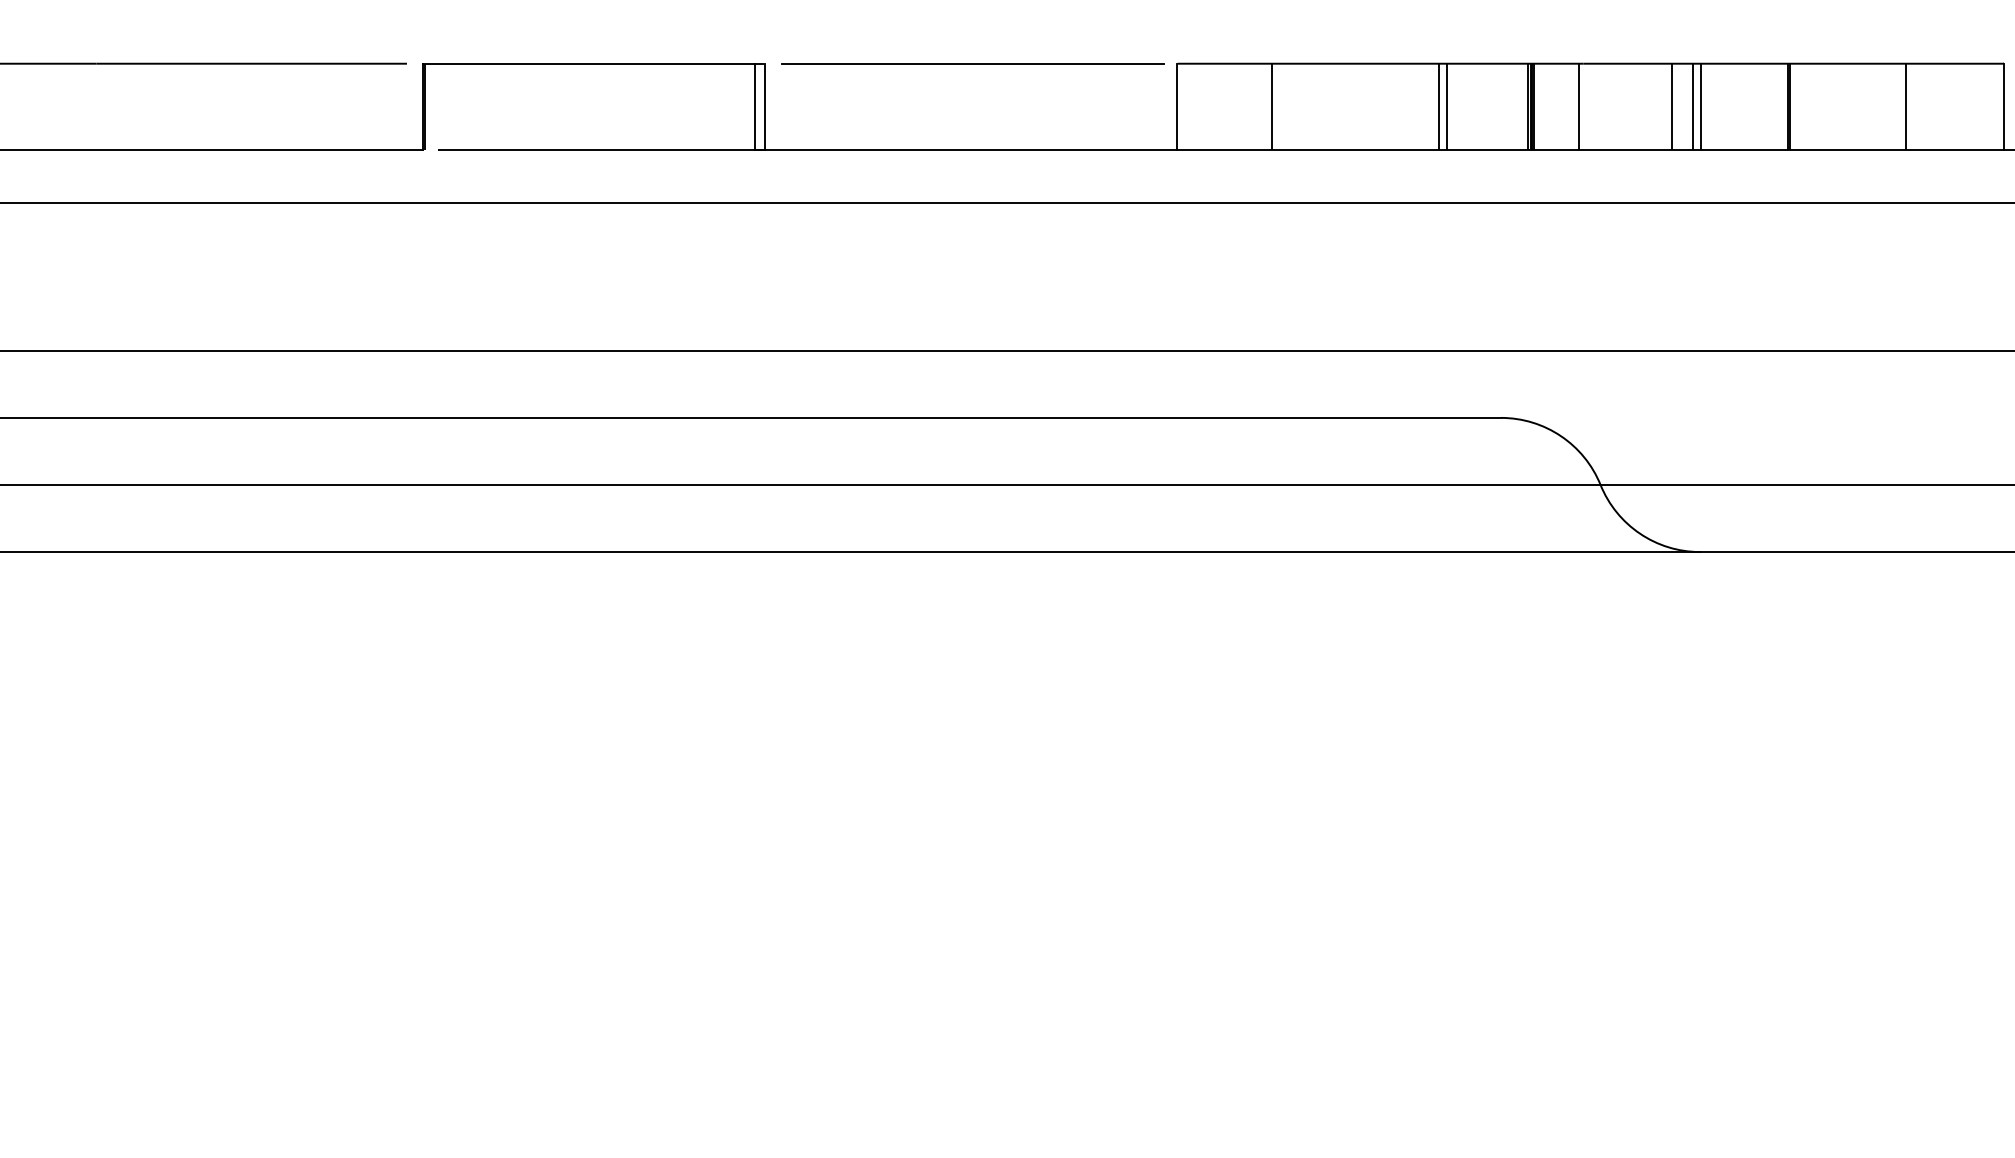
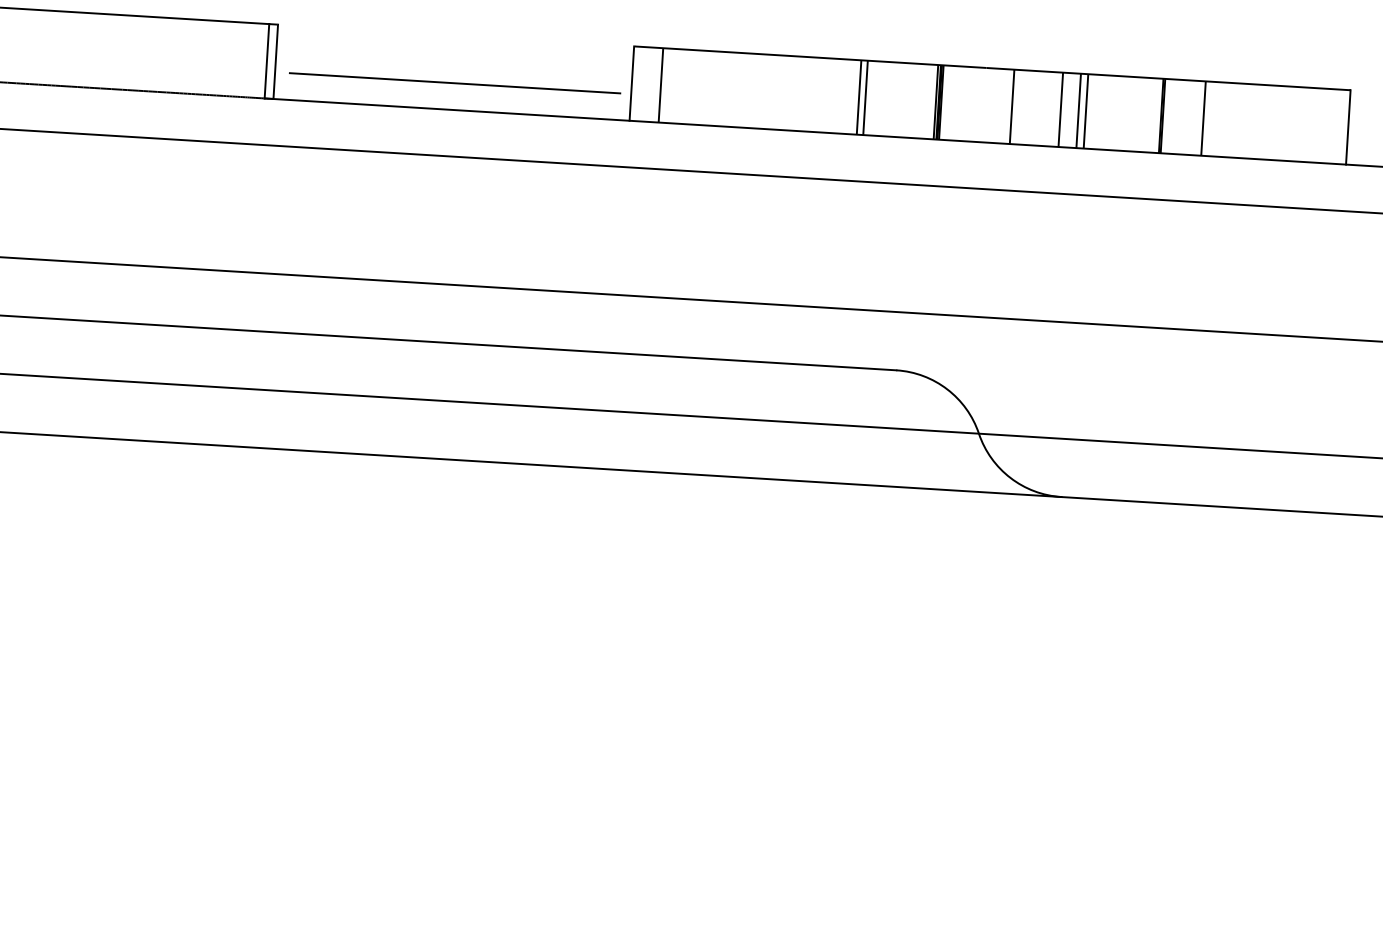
line: (972, 63) -> (454, 83), moved
line: (1272, 106) -> (661, 85), moved
line: (1578, 106) -> (1011, 106), moved
line: (1905, 106) -> (1203, 118), moved

